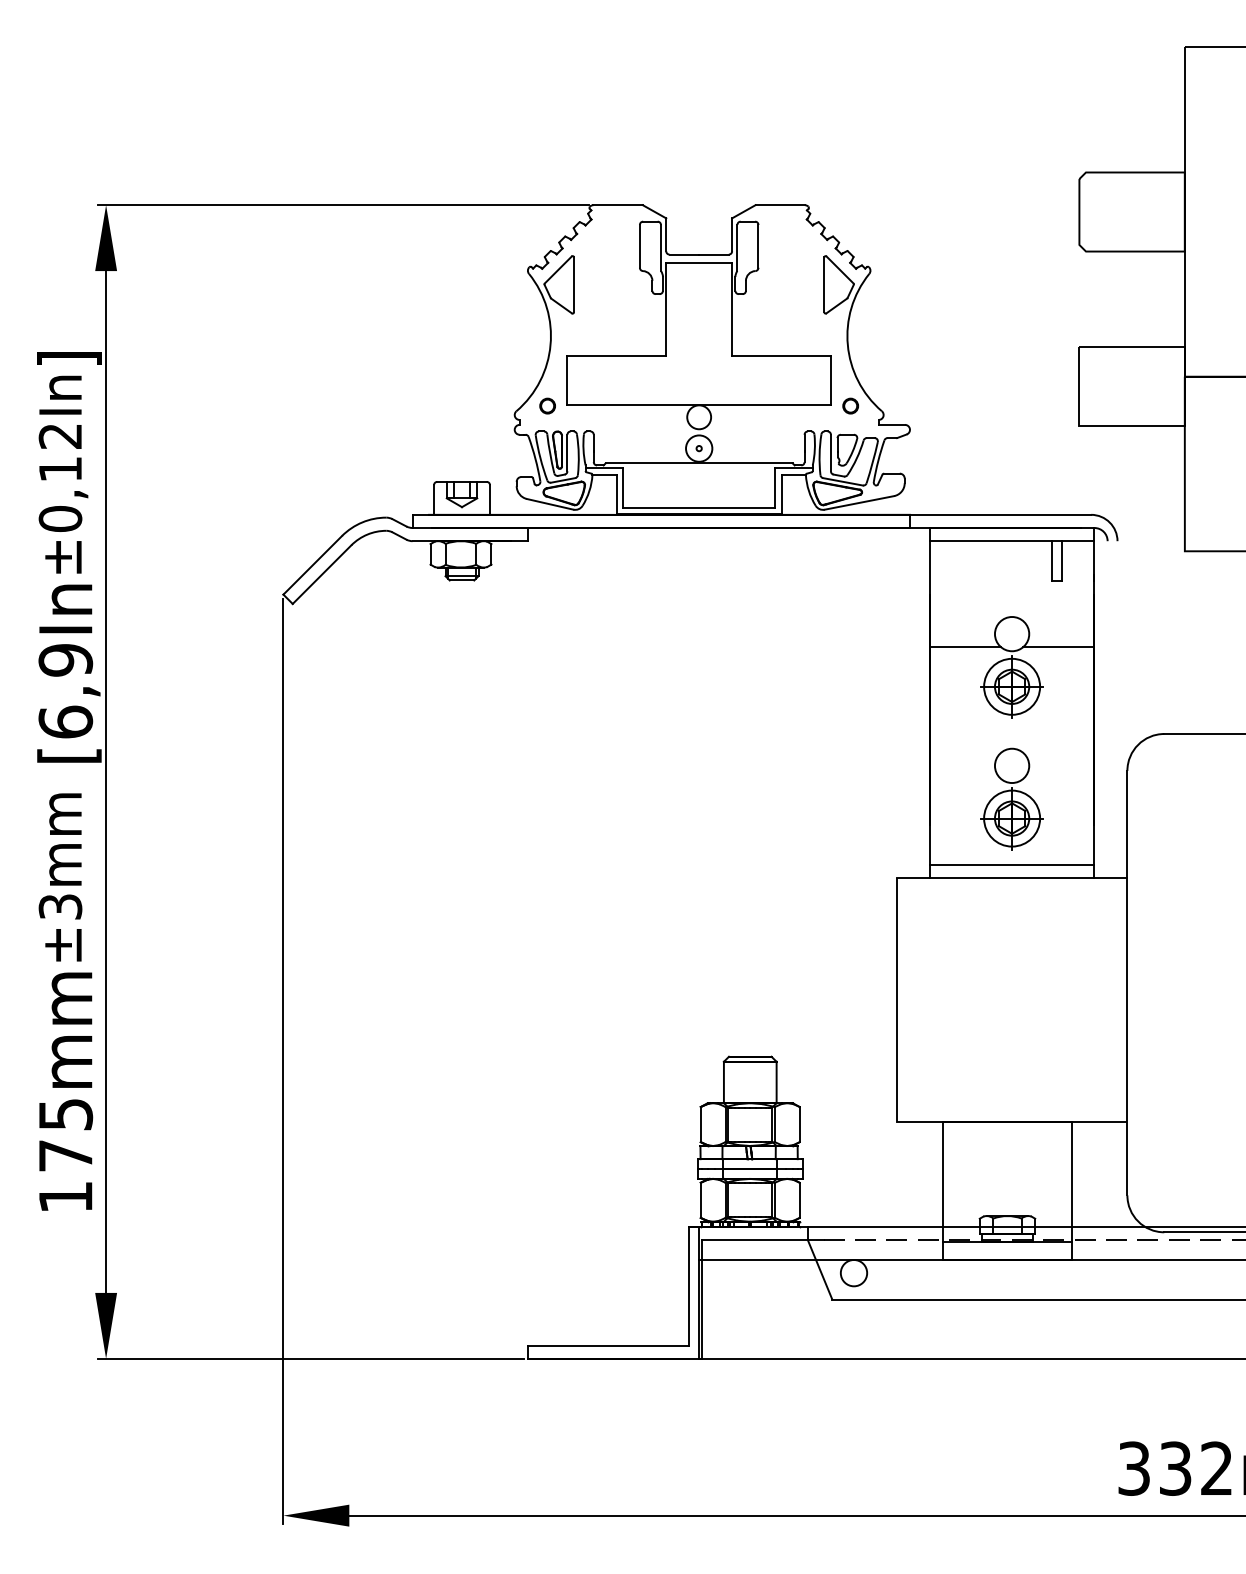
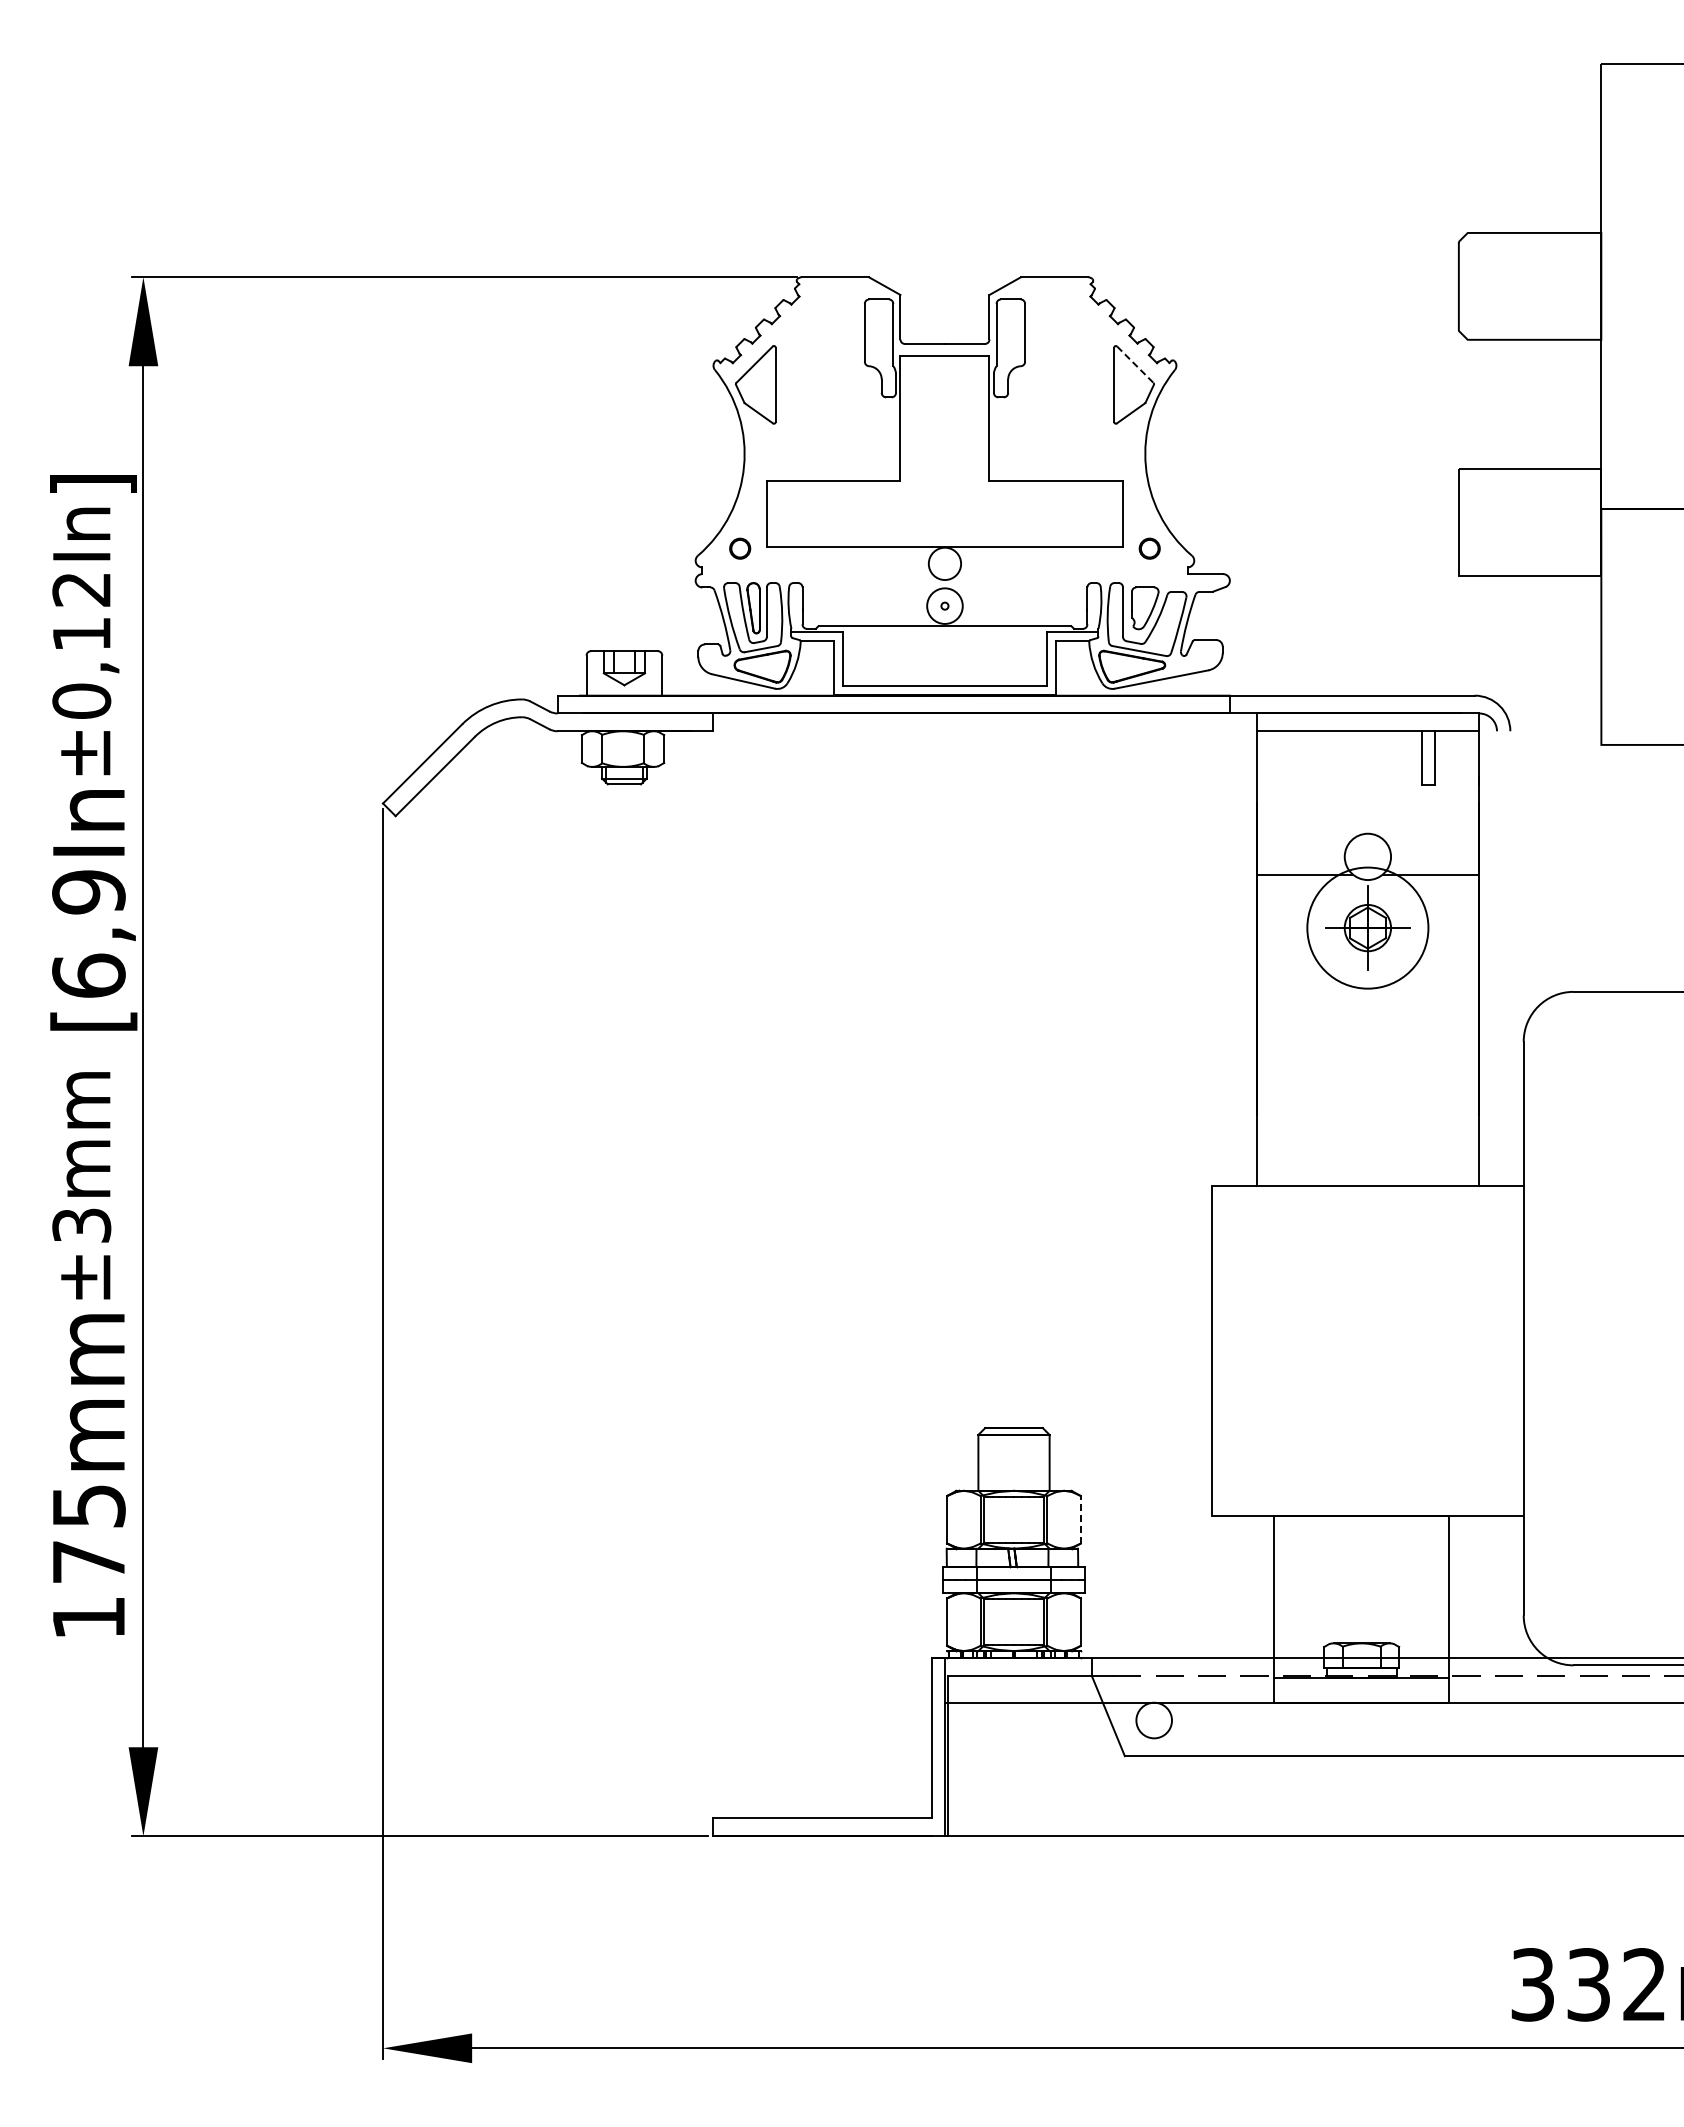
line: (840, 269) -> (1135, 364), solid -> dashed
circle: (1011, 686) -> (1367, 927), size x1.6
part: (1011, 798) -> (1367, 1079), removed
line: (1011, 864) -> (1367, 1168), removed
line: (799, 1124) -> (1080, 1519), solid -> dashed

